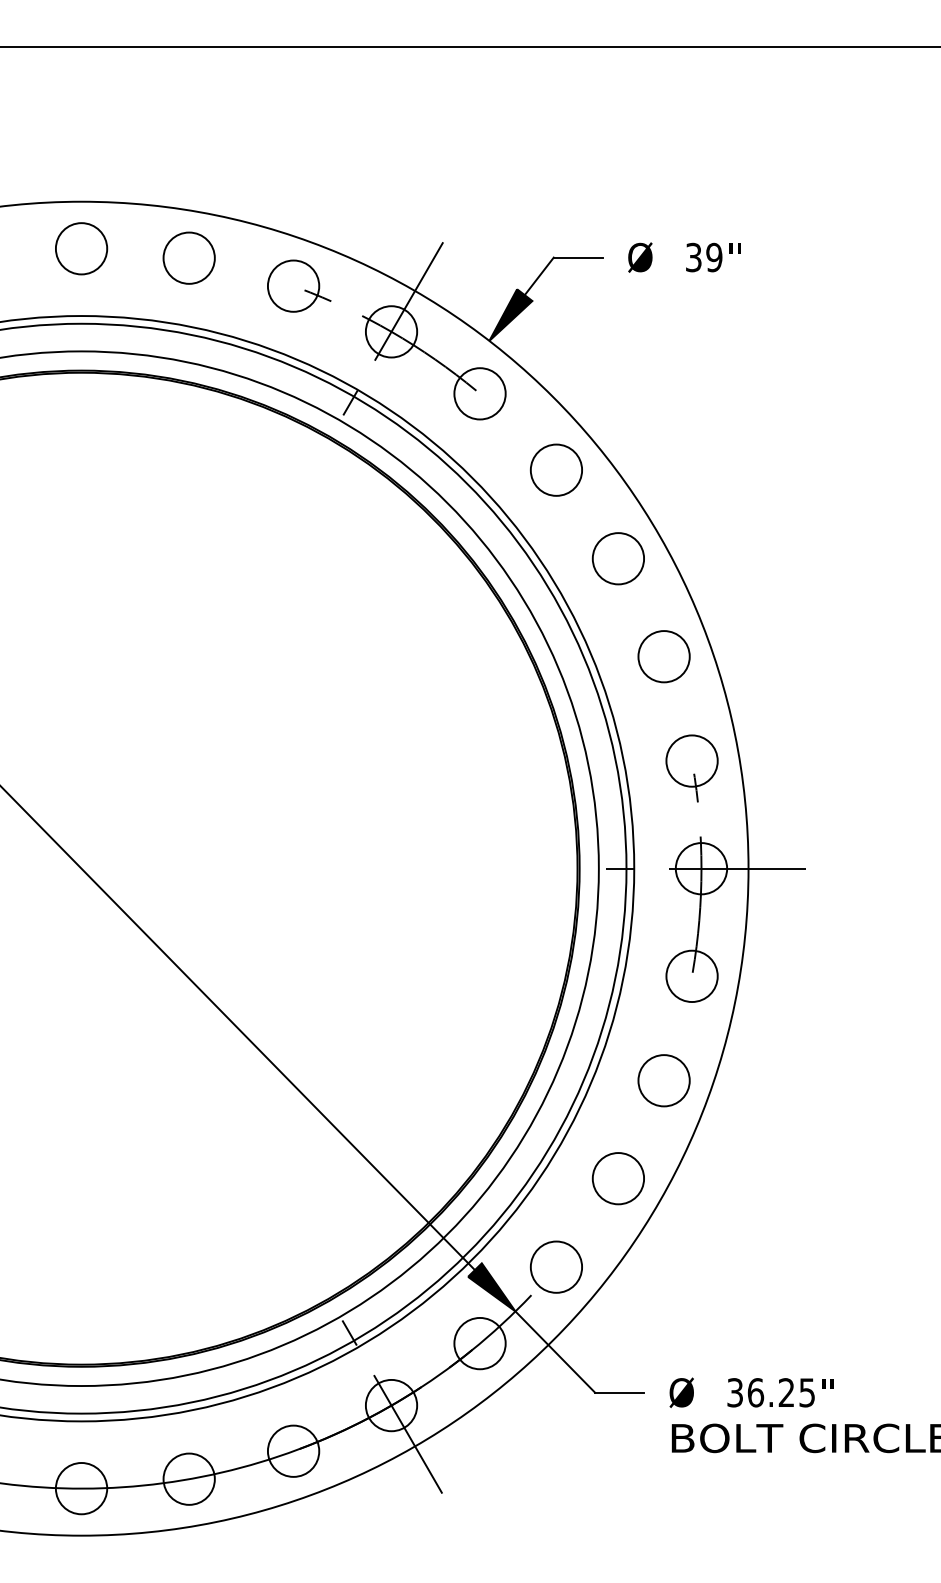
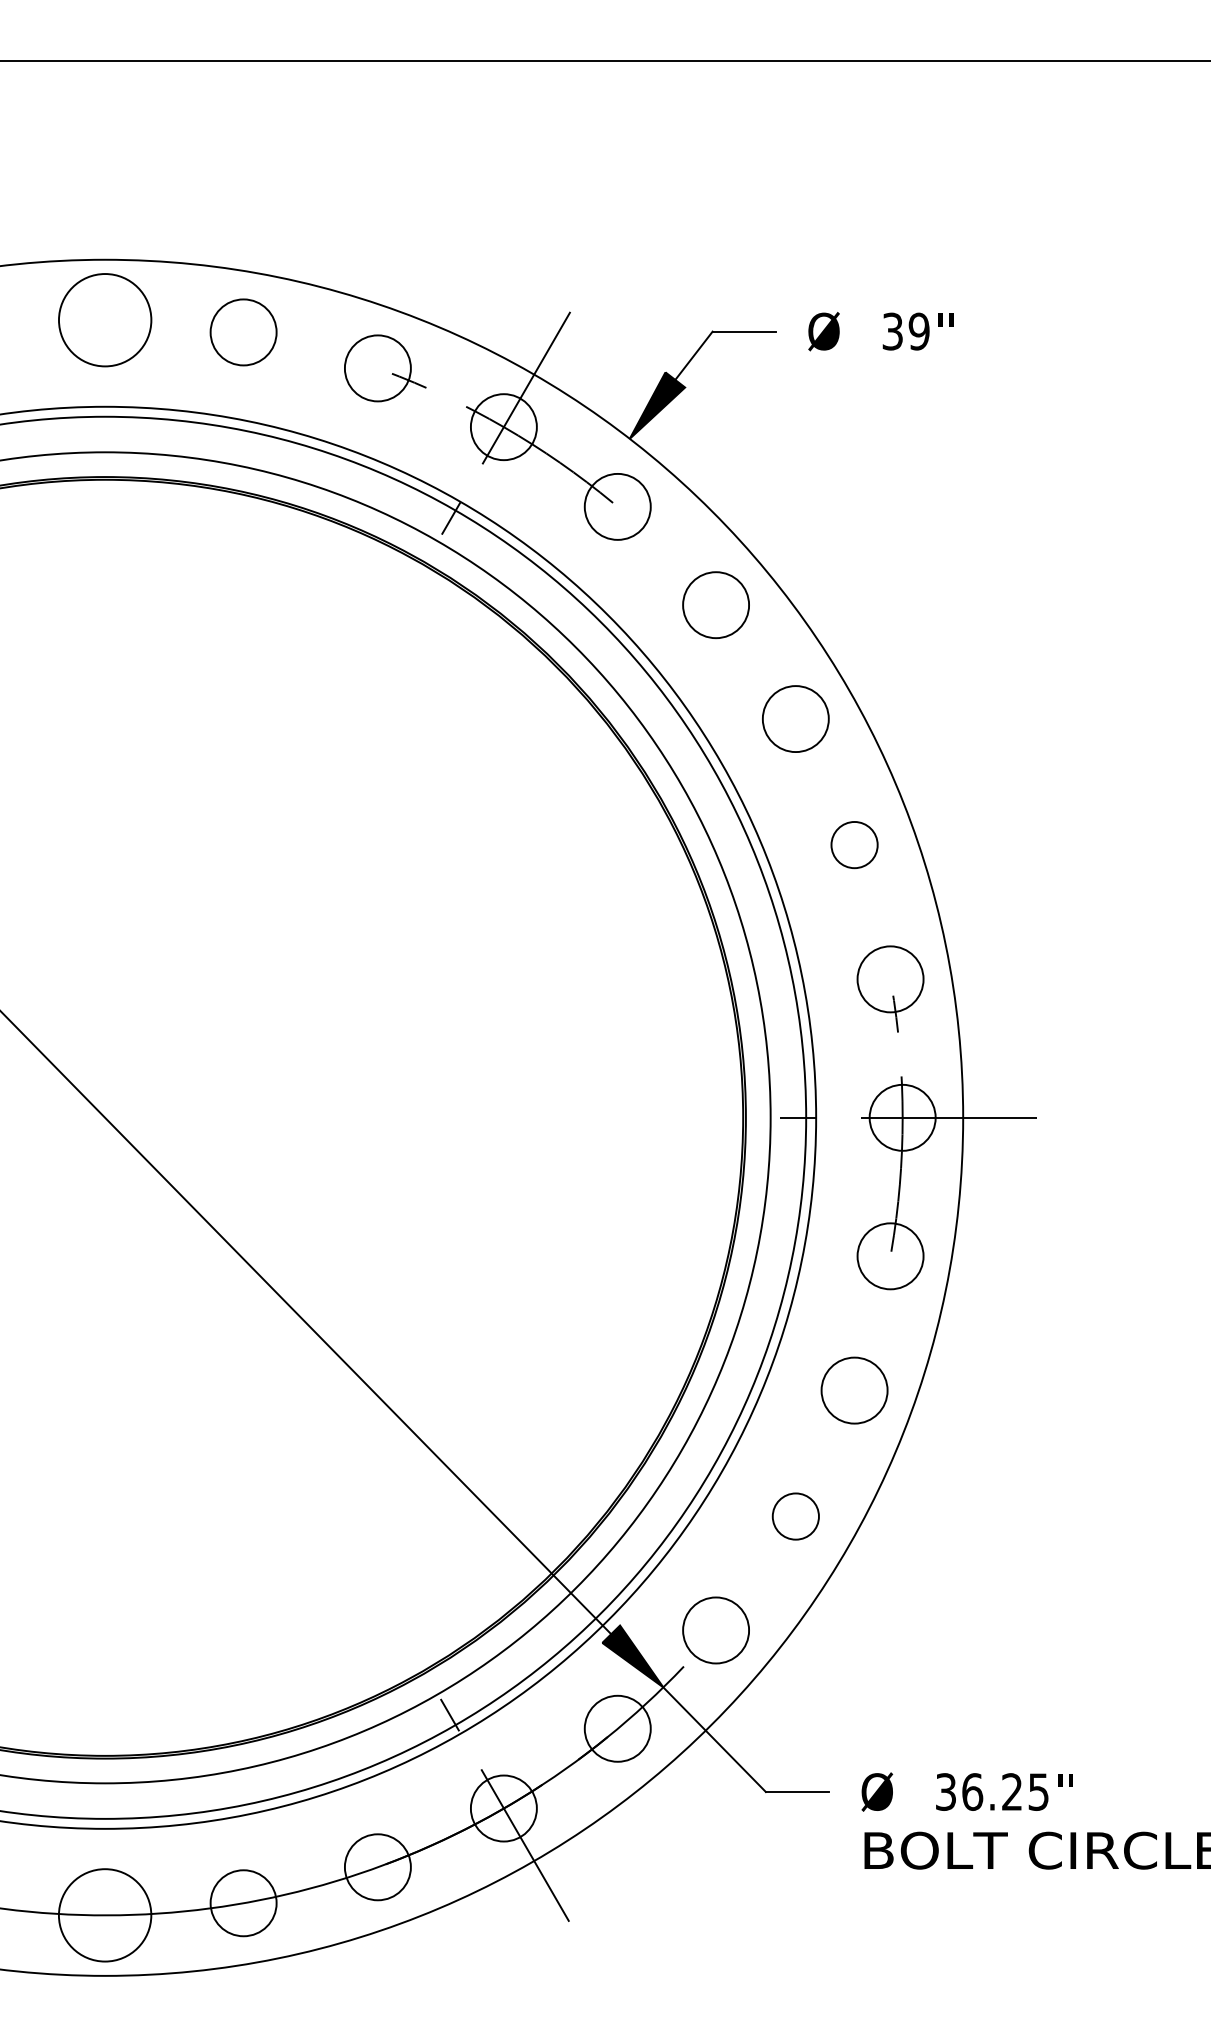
circle: (81, 248) -> (104, 320), size x1.4
circle: (664, 657) -> (854, 845), size x0.7
circle: (618, 1178) -> (795, 1516), size x0.7
circle: (81, 1488) -> (105, 1915), size x1.4

